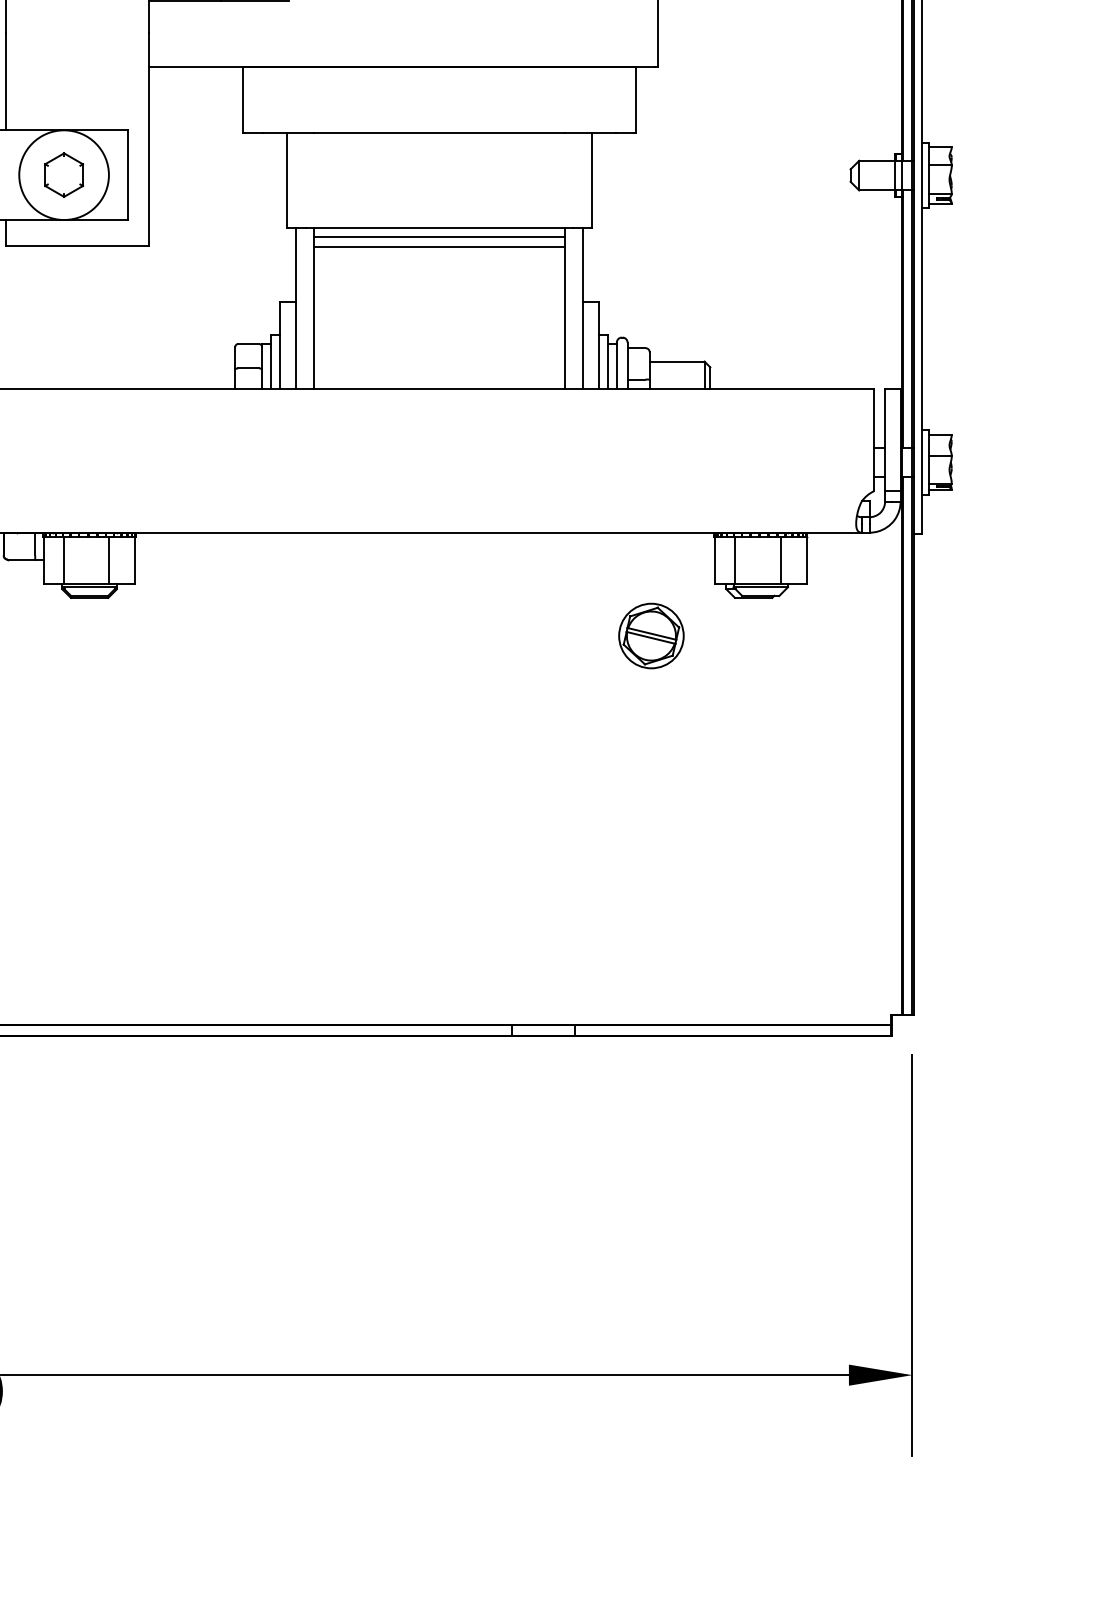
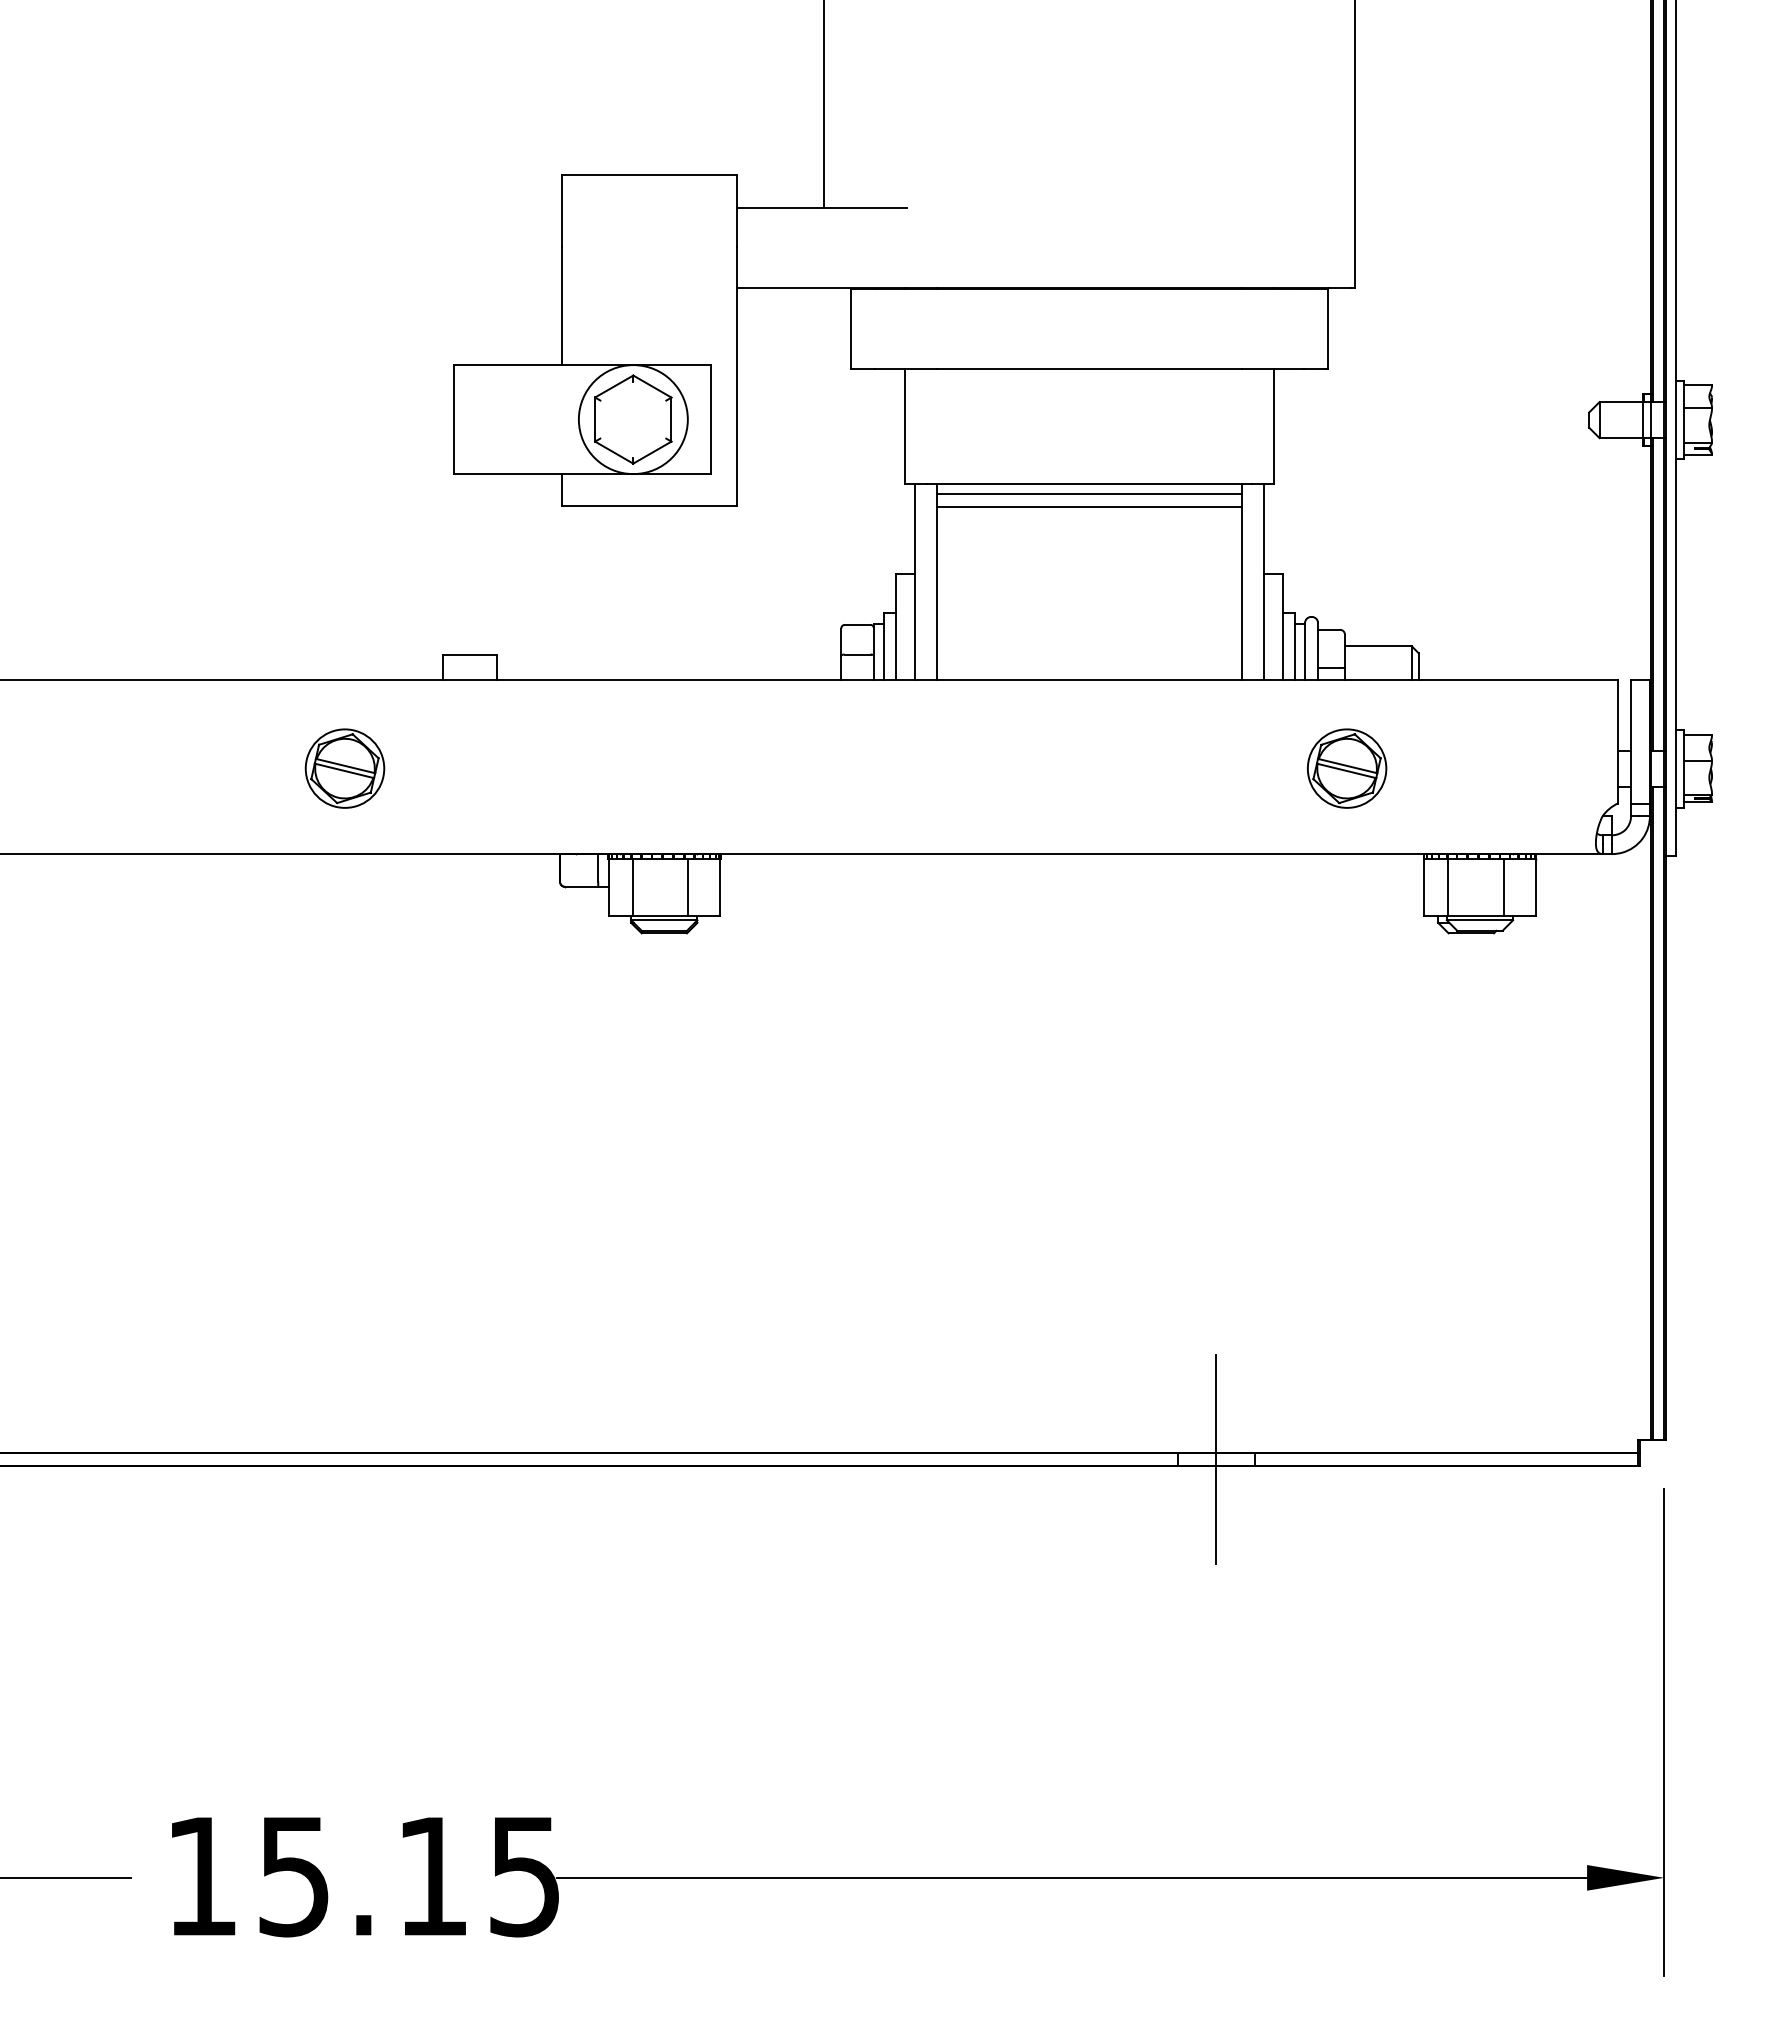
part: (64, 175) -> (633, 419), size x1.67
part: (651, 635) -> (1347, 768), moved
line: (543, 1030) -> (1216, 1458), added

